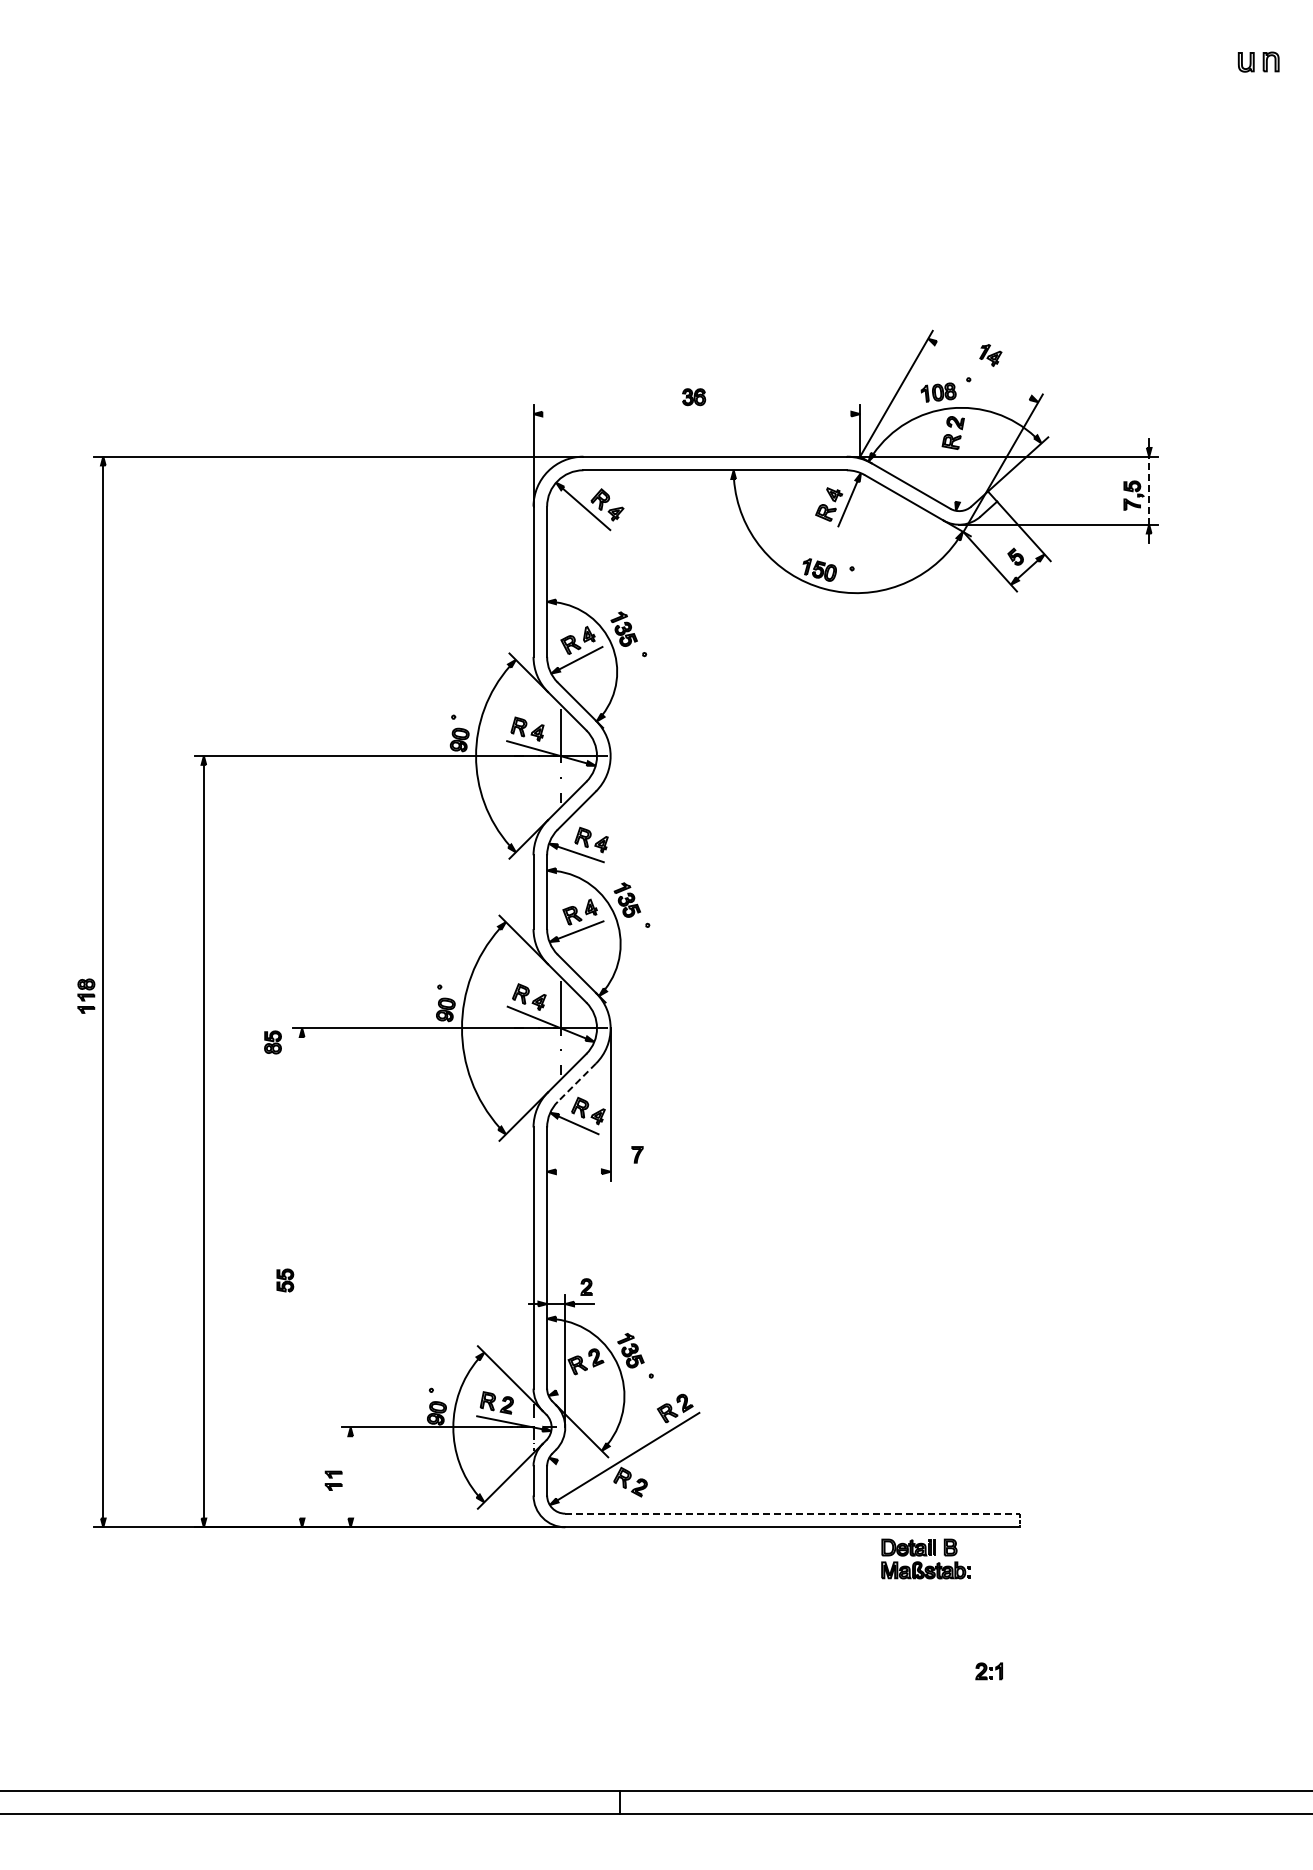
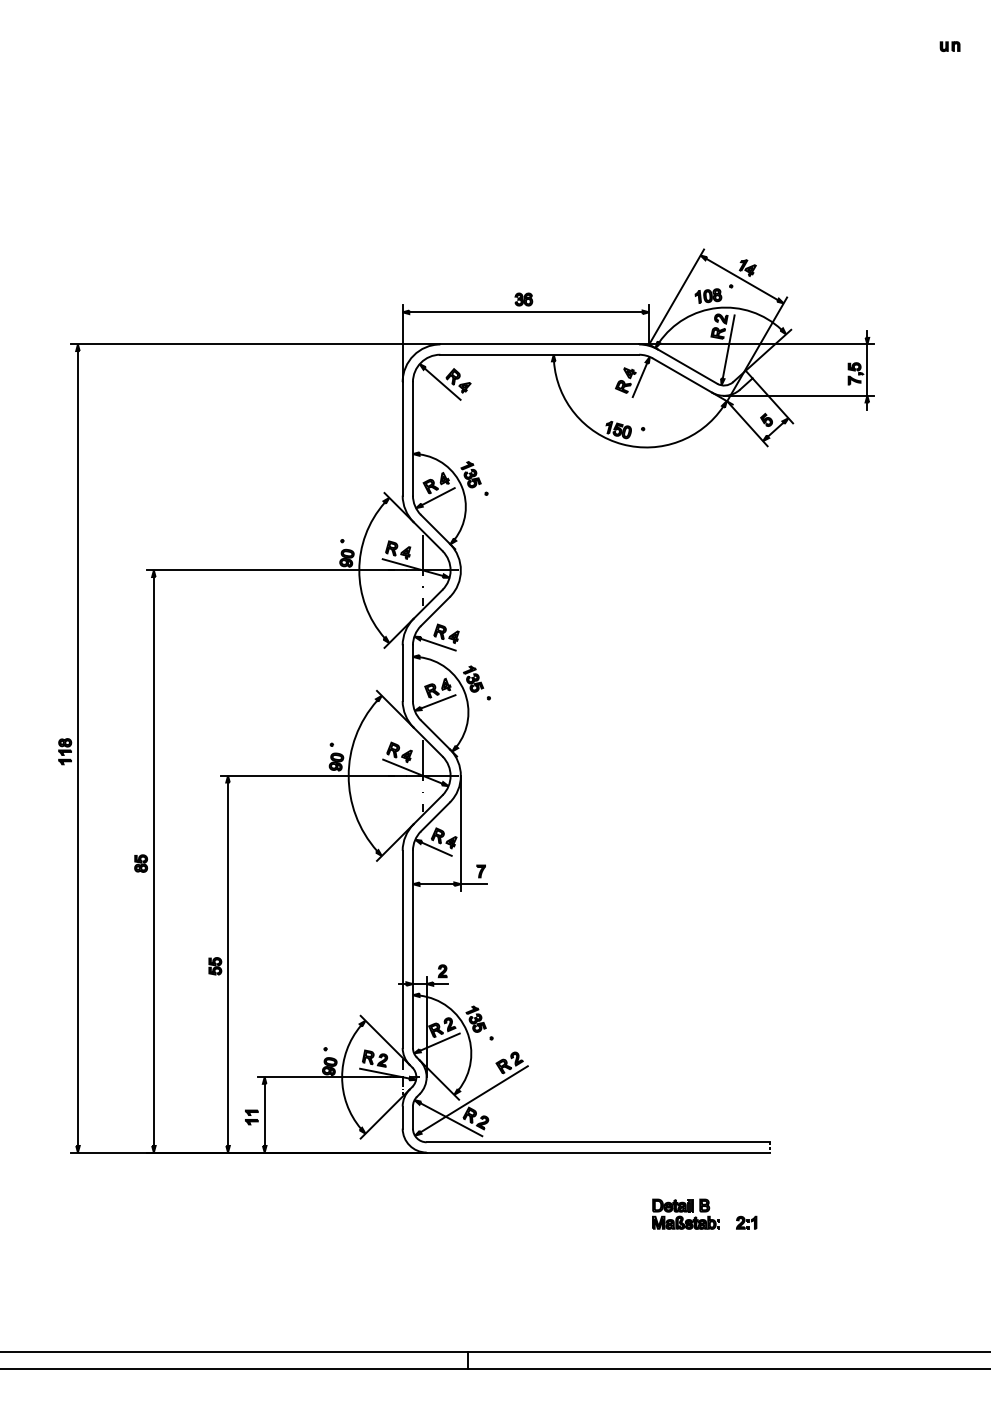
part: (1258, 61) -> (949, 46), size x0.62
line: (982, 370) -> (741, 279), added
line: (696, 414) -> (525, 312), added
line: (965, 460) -> (728, 347), added
line: (1149, 490) -> (867, 369), dashed -> solid
part: (272, 1042) -> (140, 863), moved
line: (576, 1083) -> (435, 817), dashed -> solid
line: (578, 1171) -> (436, 884), added
line: (627, 1171) -> (473, 884), added
line: (302, 1277) -> (228, 964), added
line: (582, 1380) -> (439, 1041), added
line: (350, 1477) -> (264, 1114), added
line: (598, 1483) -> (451, 1119), added
line: (793, 1513) -> (598, 1142), dashed -> solid
part: (925, 1558) -> (685, 1213), moved
part: (988, 1671) -> (746, 1222), moved

